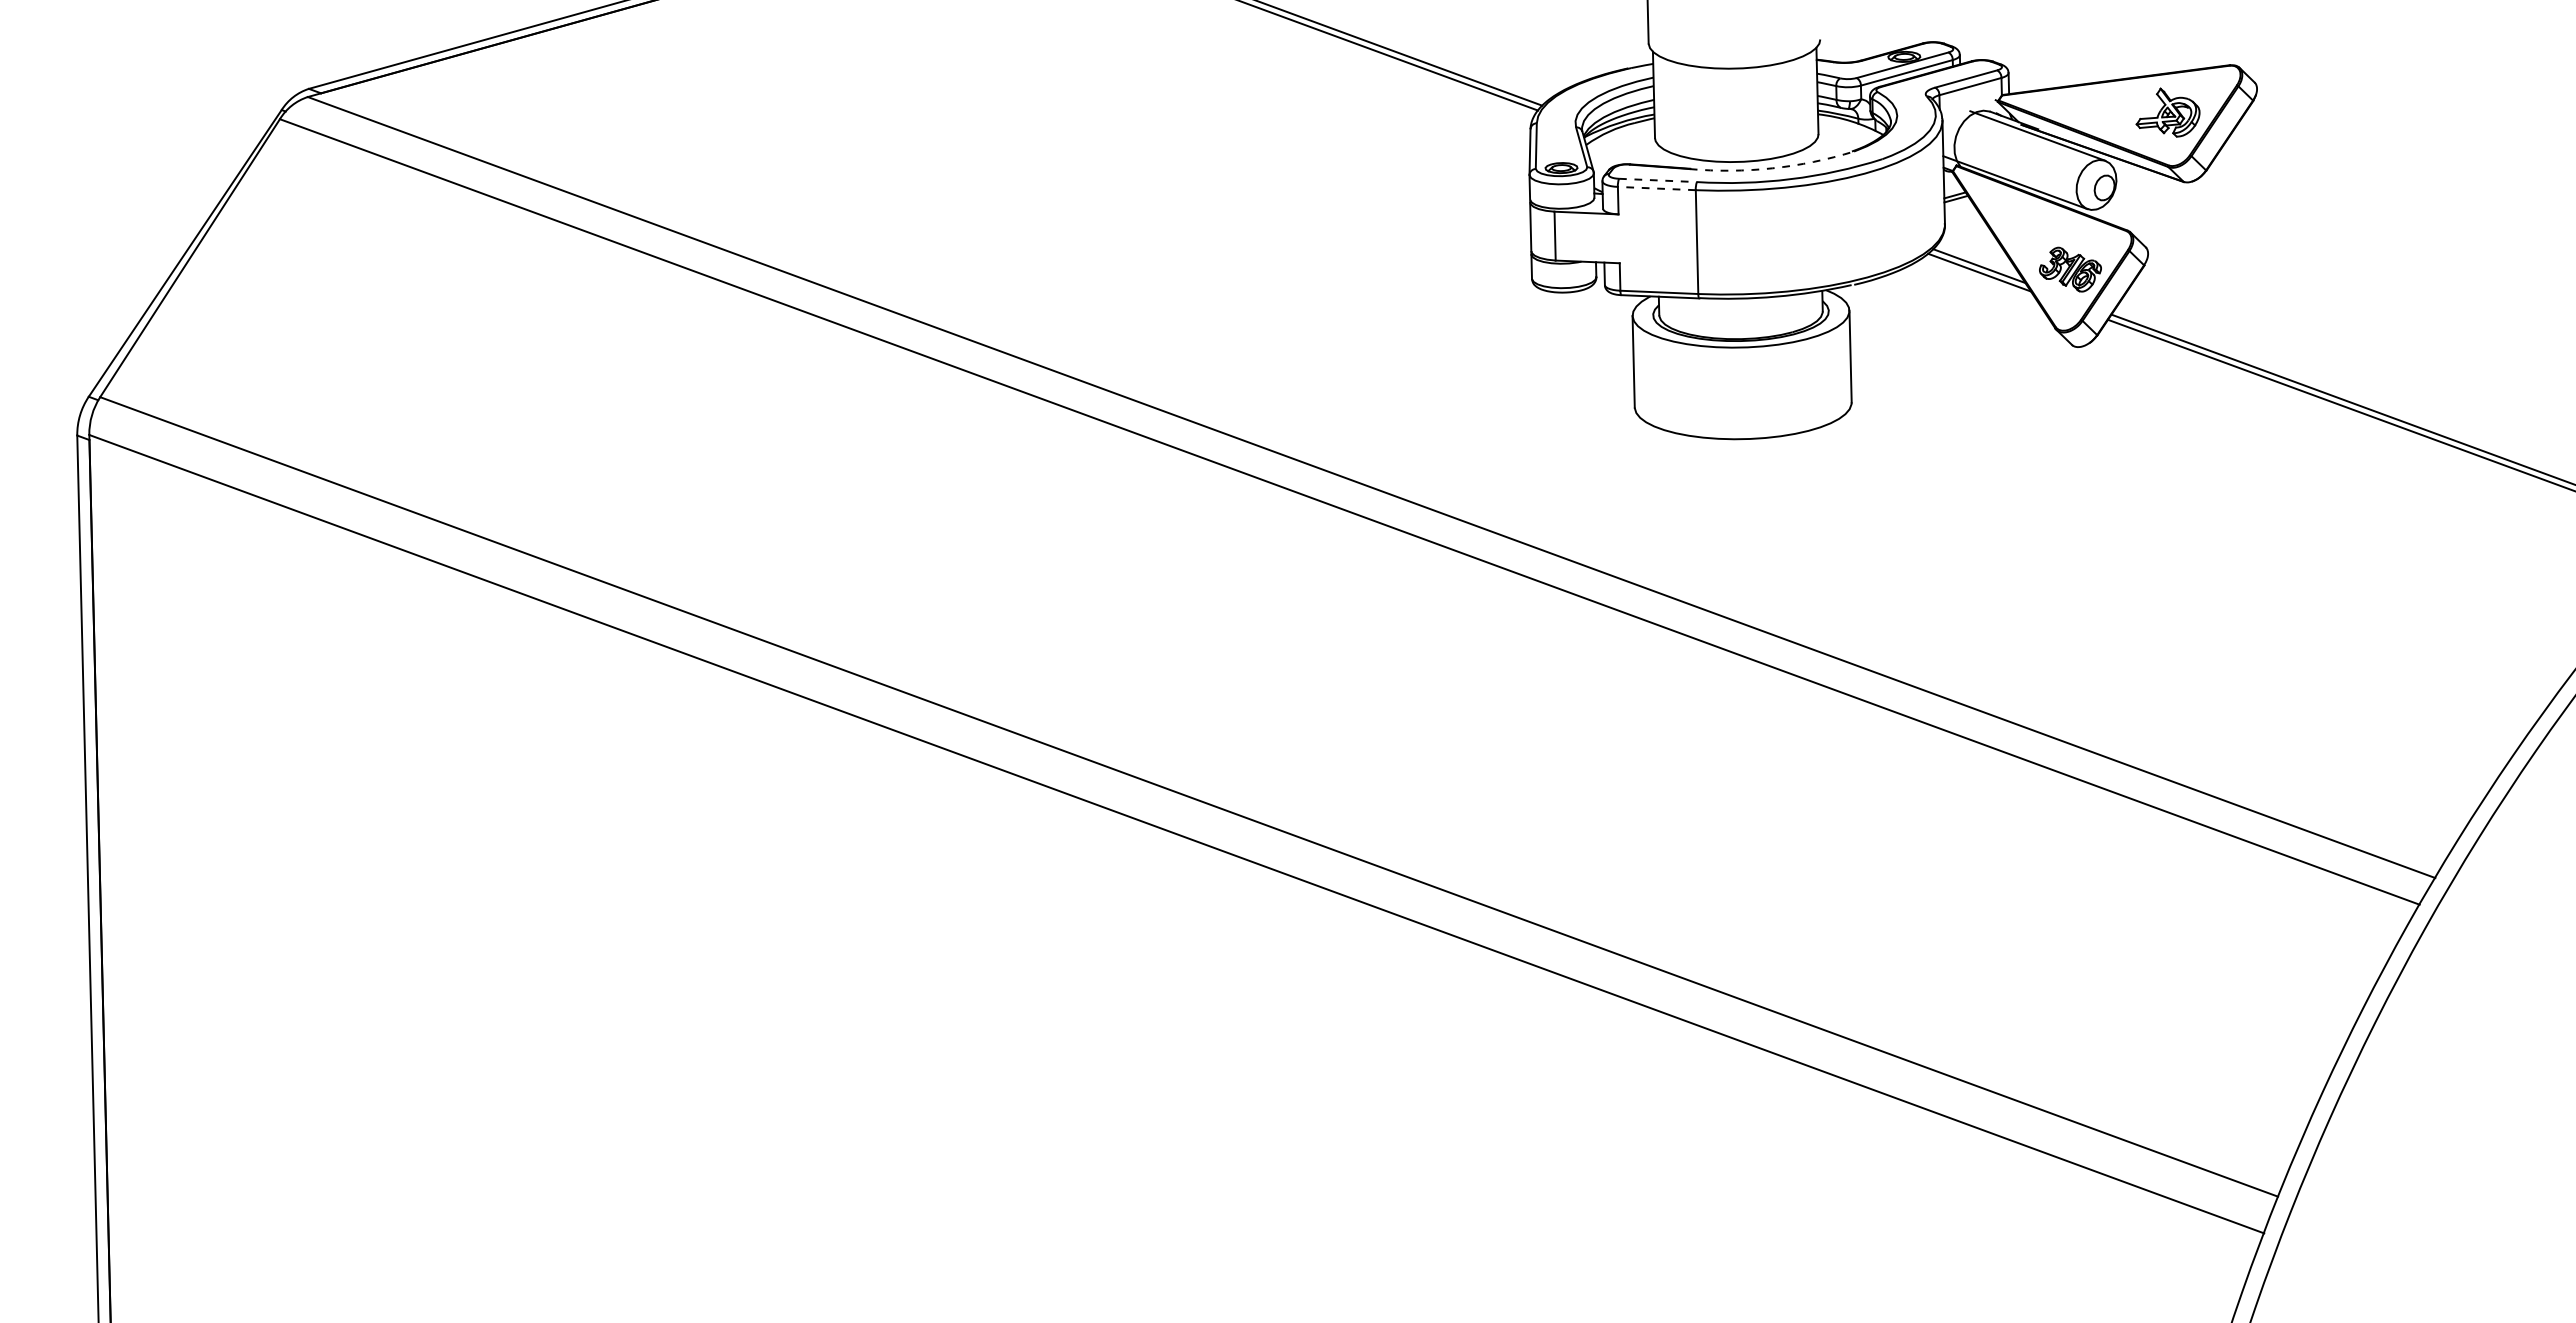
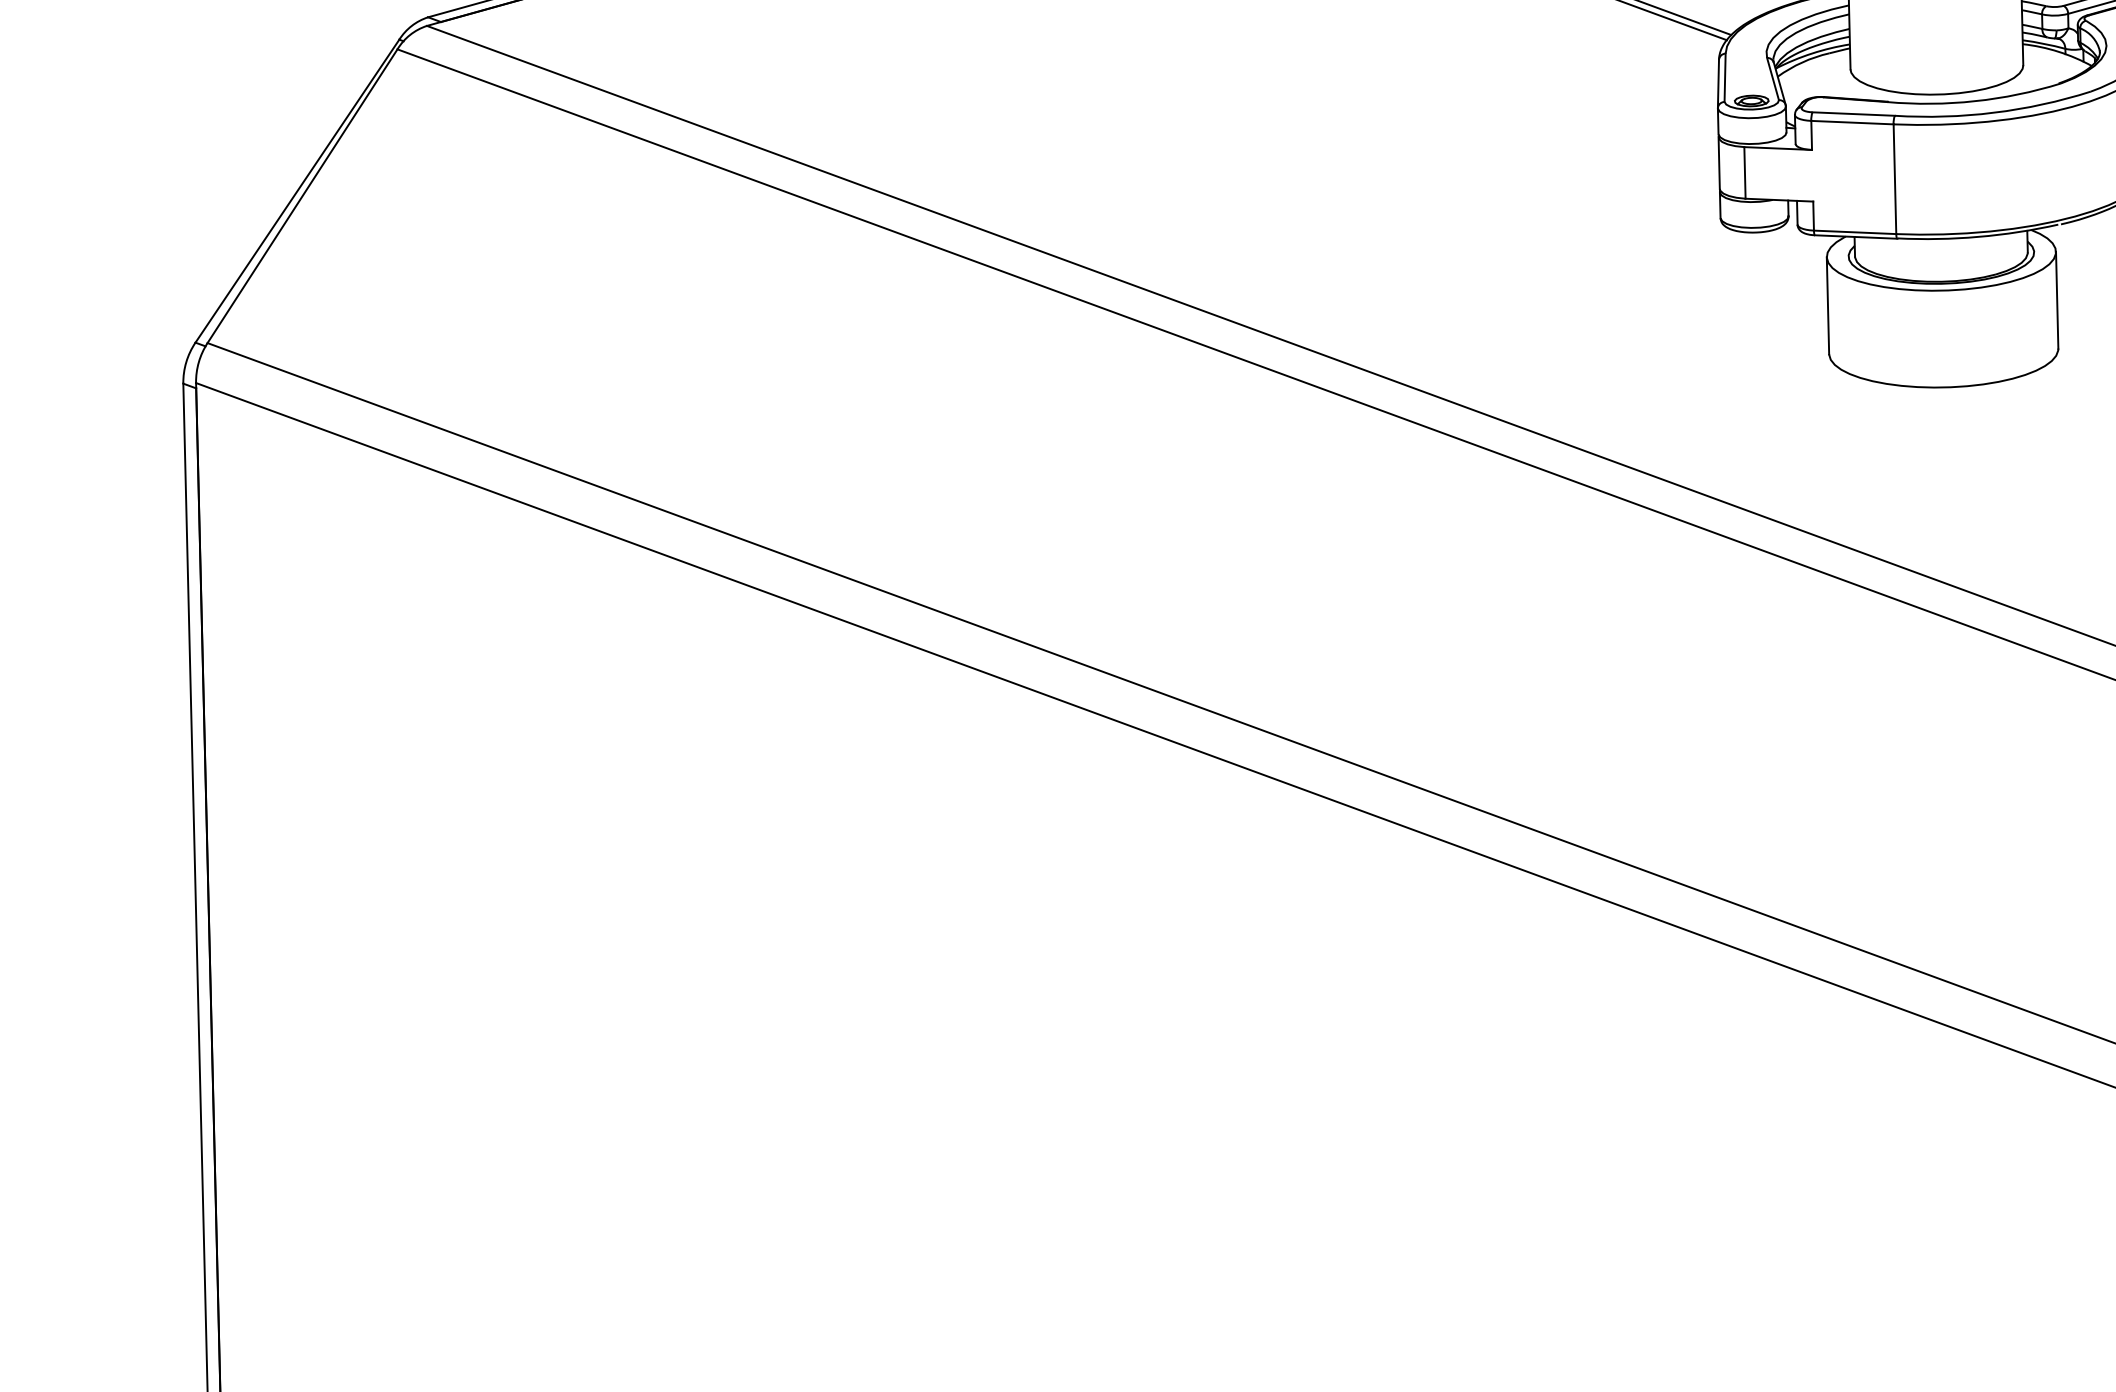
arc: (1772, 168) -> (1974, 101), dashed -> solid
line: (1657, 180) -> (1853, 114), dashed -> solid
line: (1656, 188) -> (1852, 122), dashed -> solid

